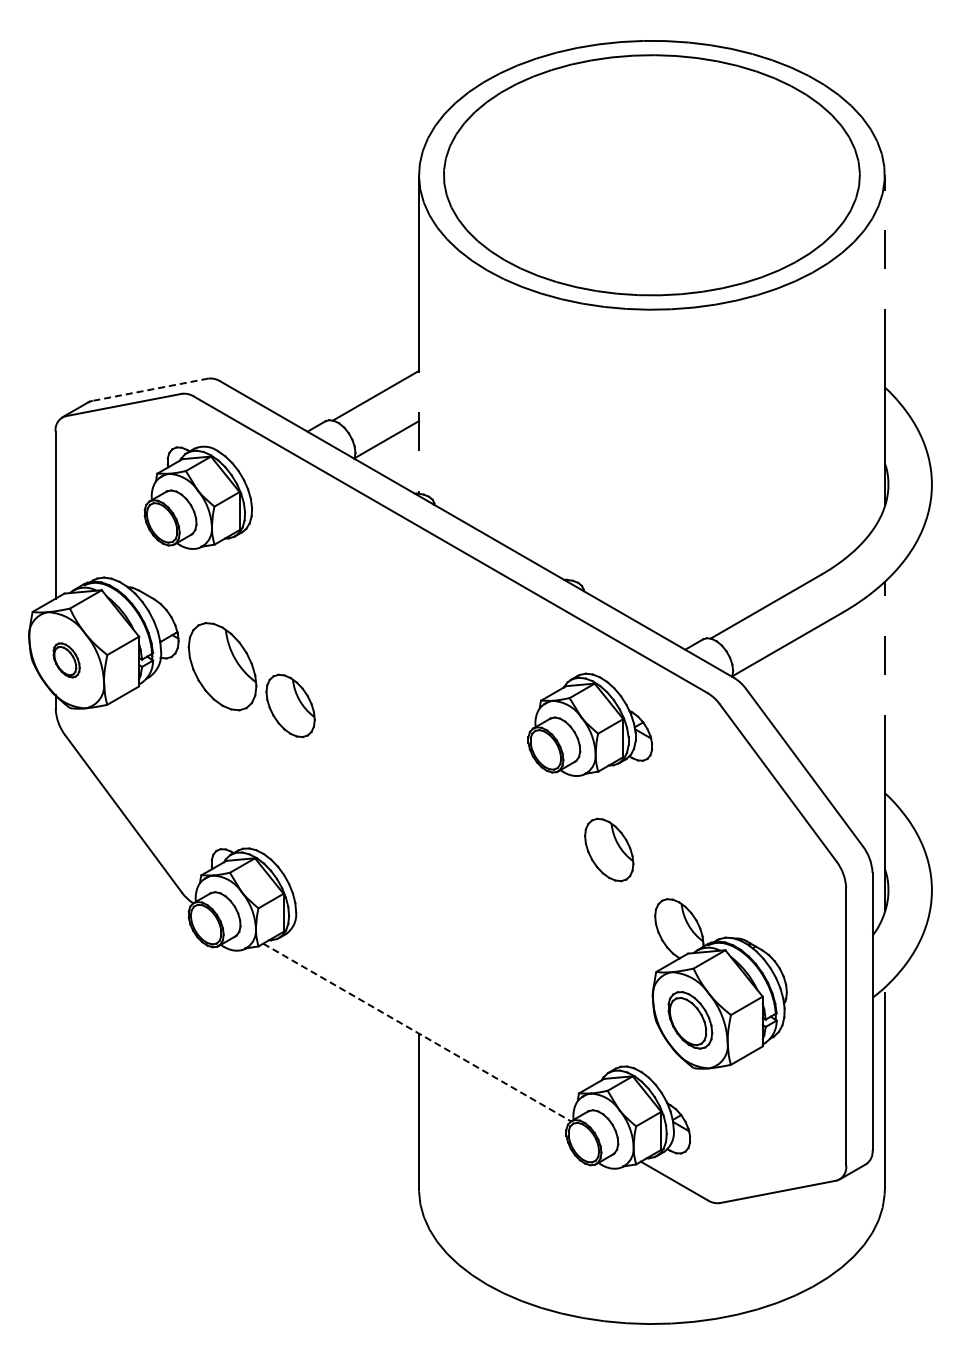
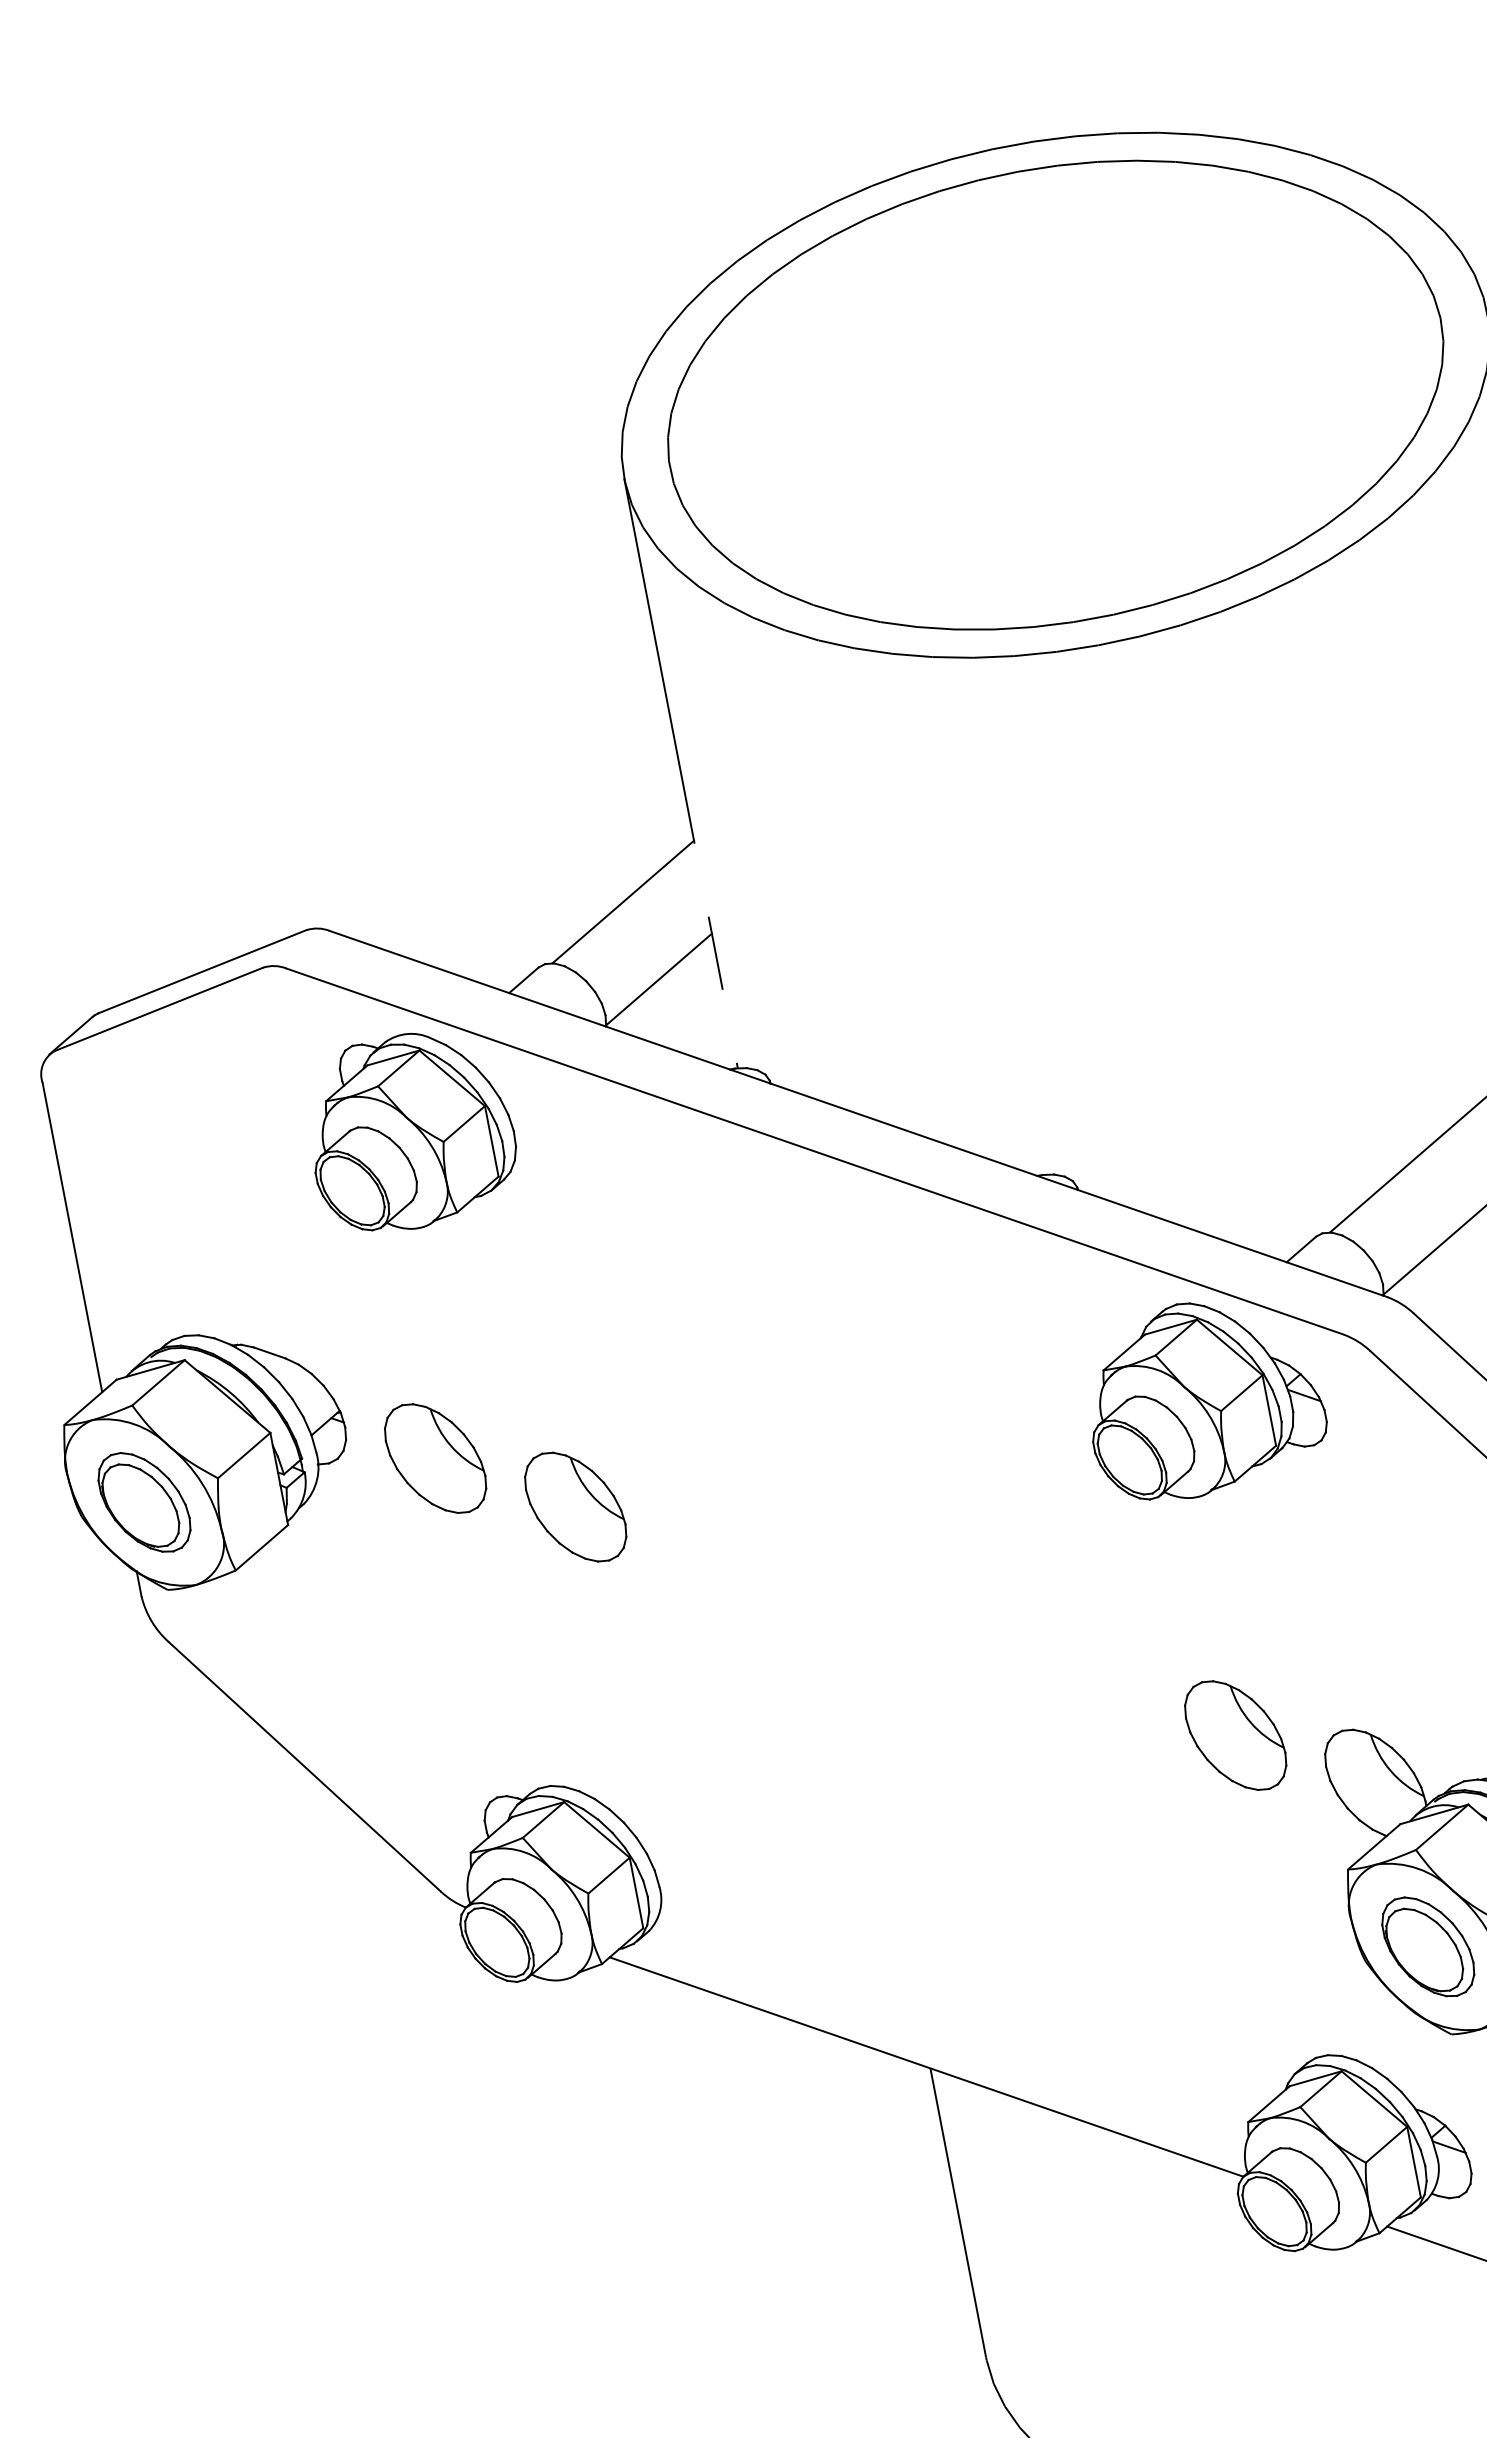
line: (149, 389) -> (201, 971), dashed -> solid
part: (198, 497) -> (410, 1130), moved
part: (66, 660) -> (144, 1502), size x1.67
part: (222, 666) -> (435, 1458), size x0.71
part: (590, 724) -> (1203, 1396), moved
part: (609, 849) -> (1235, 1734), moved
line: (417, 1032) -> (927, 2066), dashed -> solid

